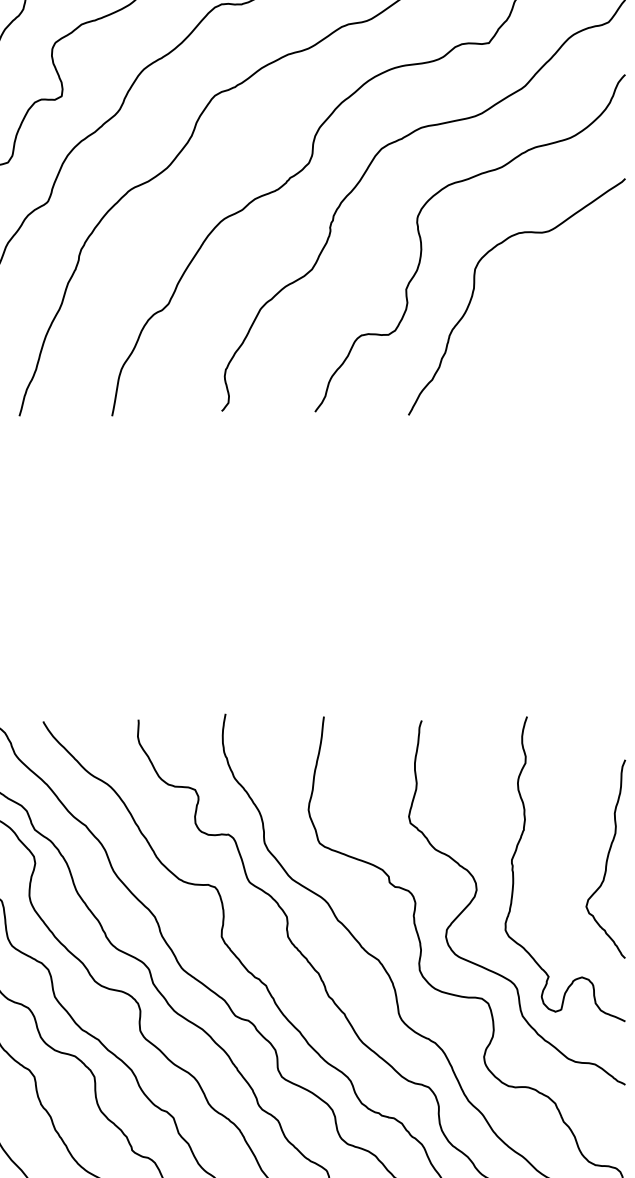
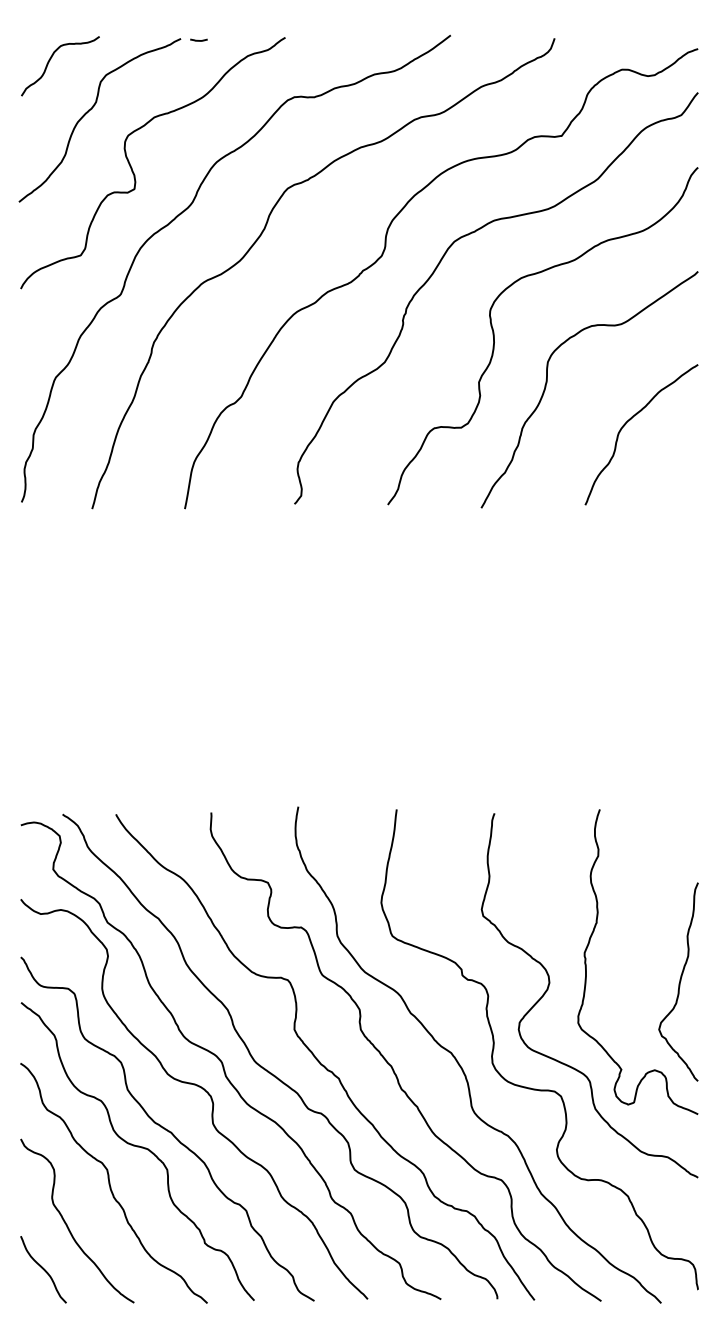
curve: (556, 328) -> (629, 421), added
curve: (606, 858) -> (679, 981), moved

